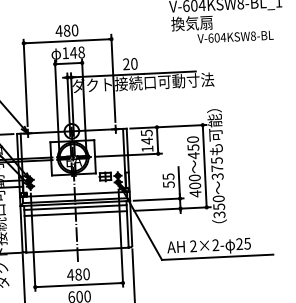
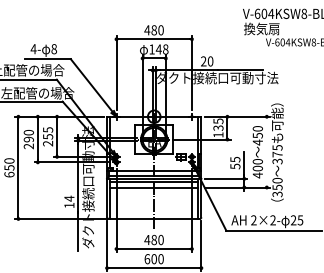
text: (147, 141) -> (218, 128), 145 -> 135
line: (204, 165) -> (266, 151), removed

